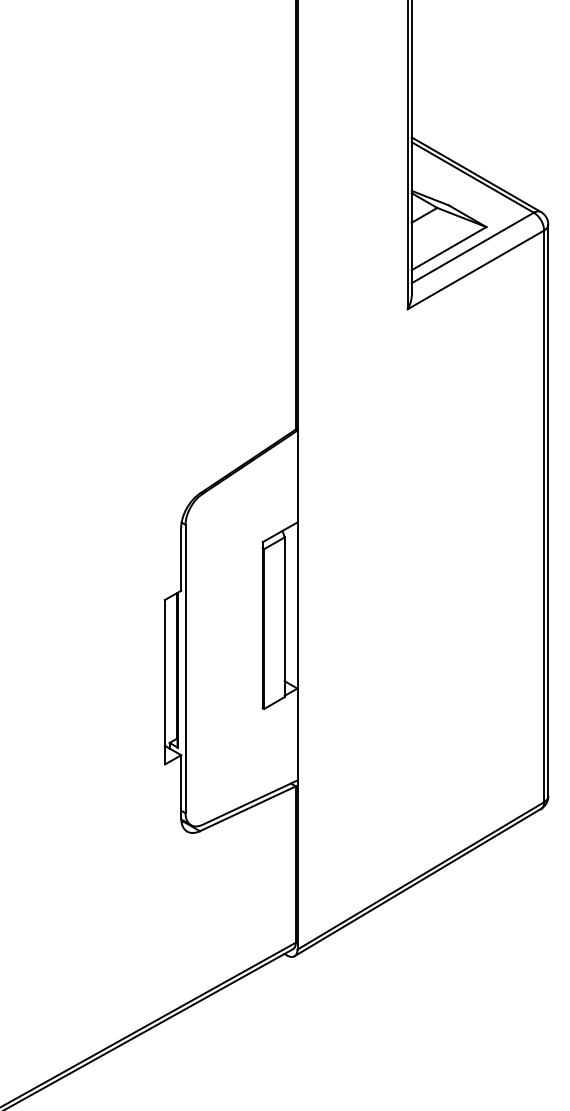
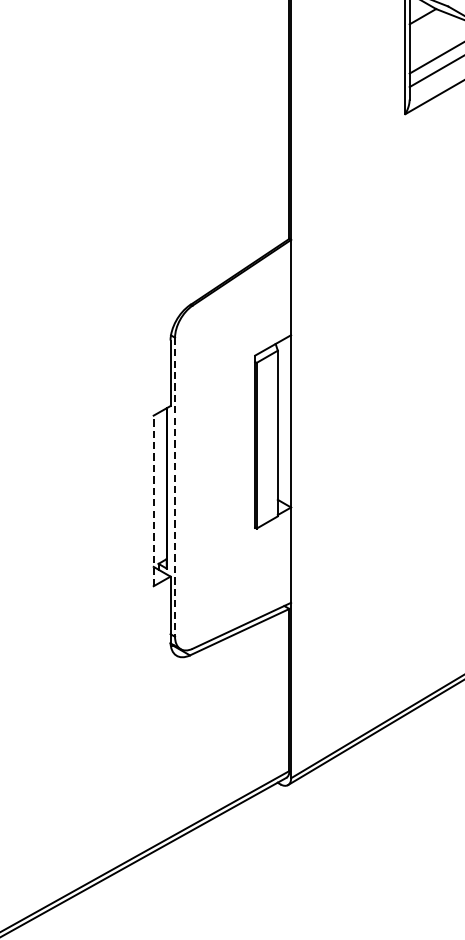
line: (185, 669) -> (174, 487), solid -> dashed
line: (164, 681) -> (153, 500), solid -> dashed

